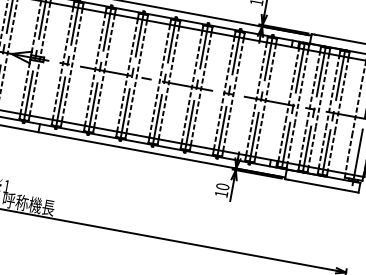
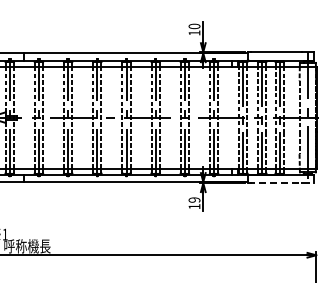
text: (222, 186) -> (194, 199), 10 -> 19
line: (322, 186) -> (281, 183), solid -> dashed

